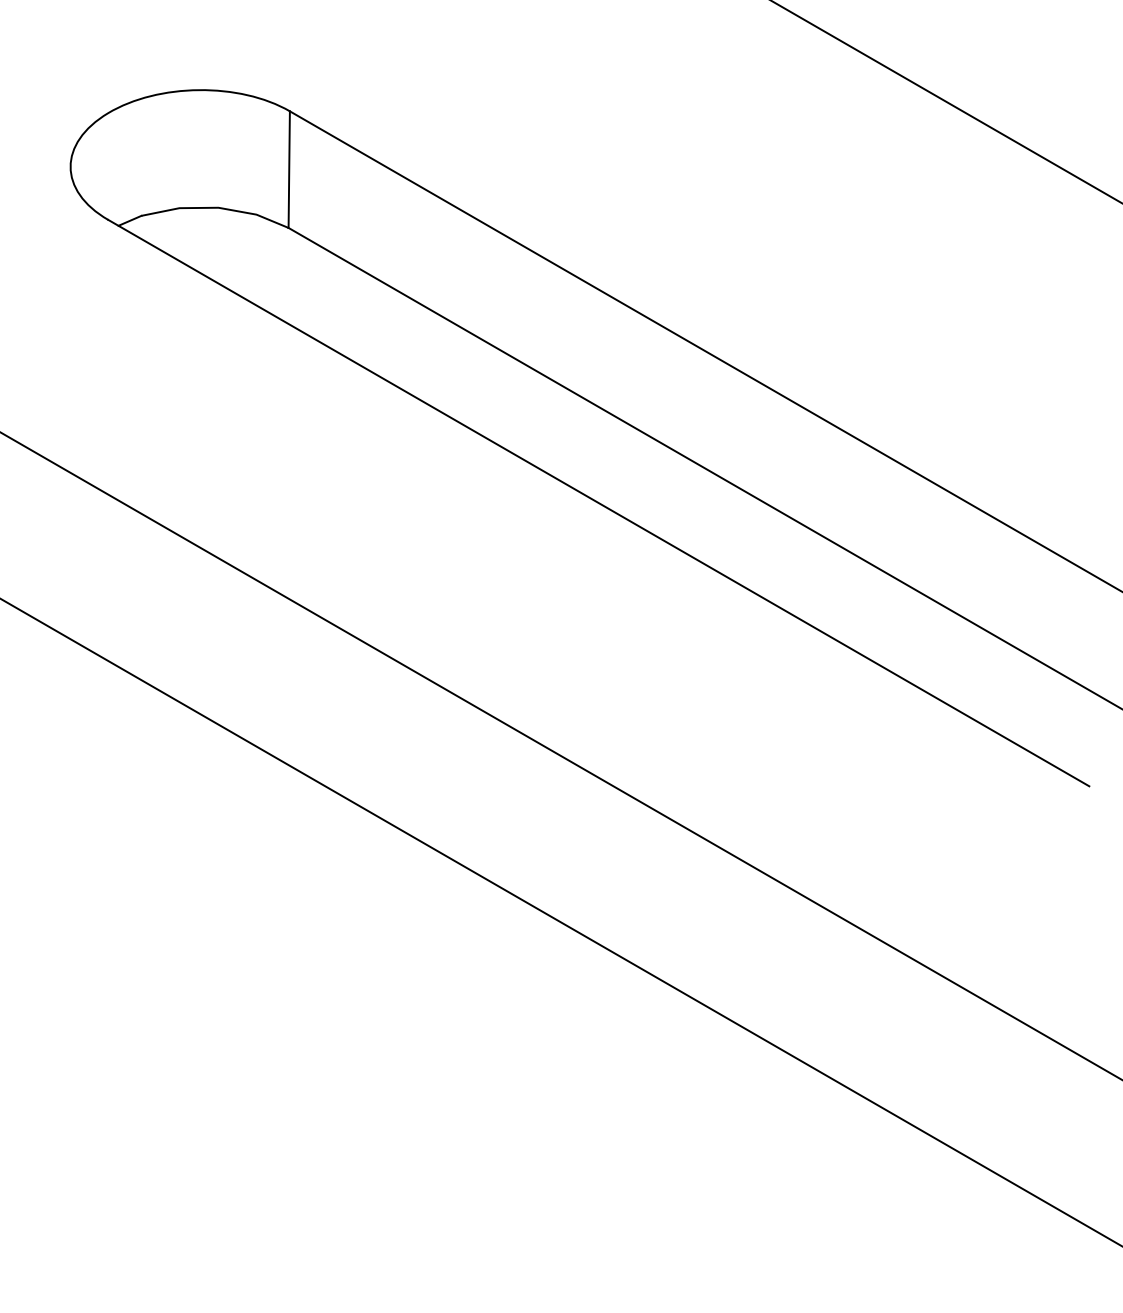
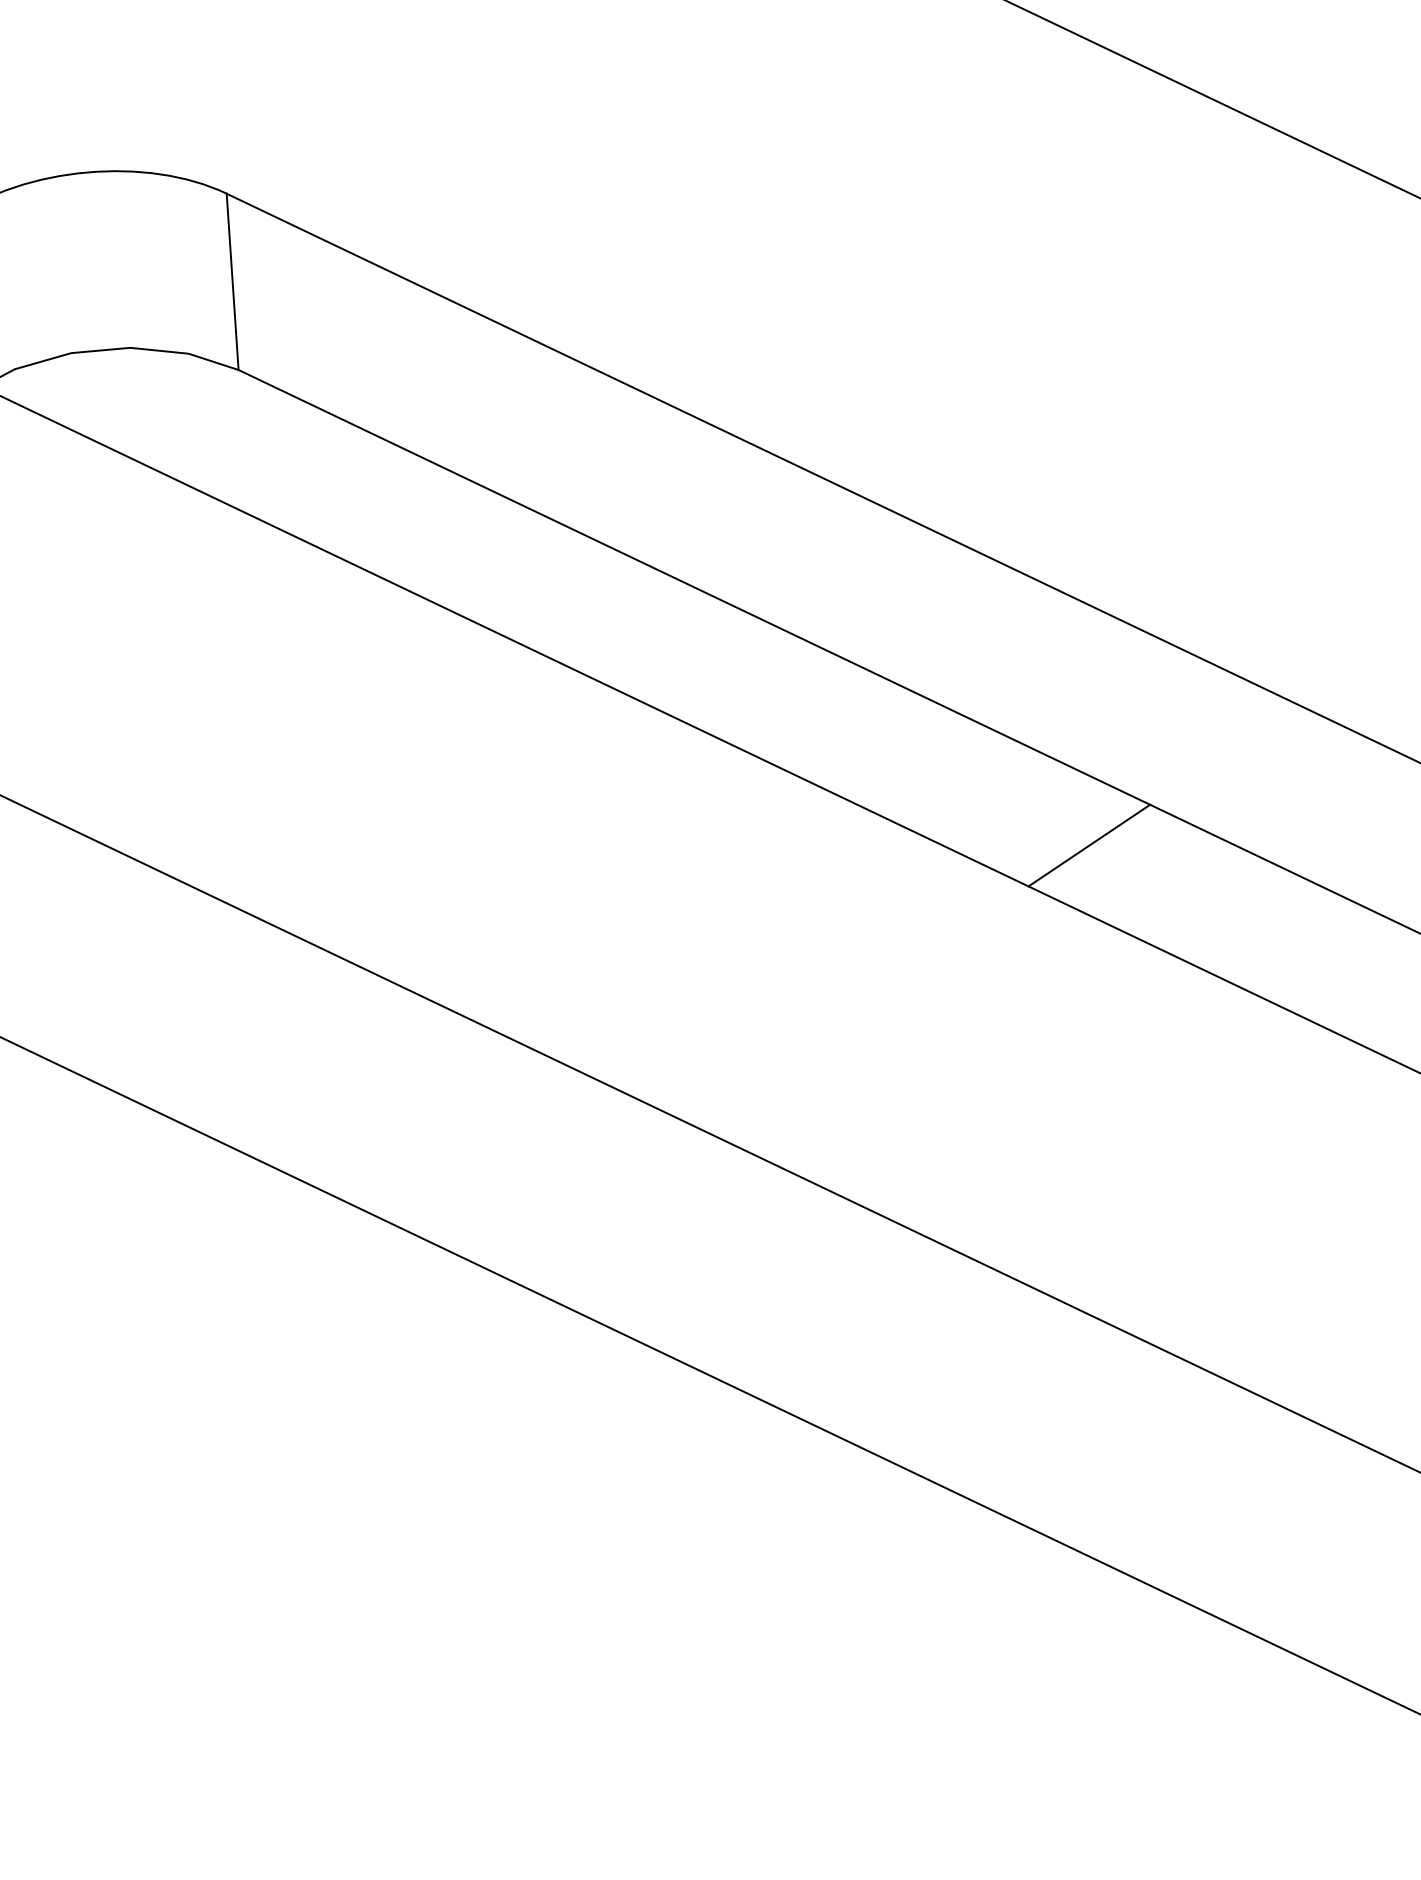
line: (823, 584) -> (1088, 844), added

